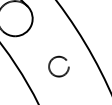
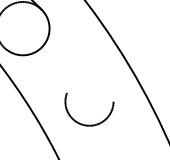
circle: (58, 66) -> (88, 101), size x1.6

